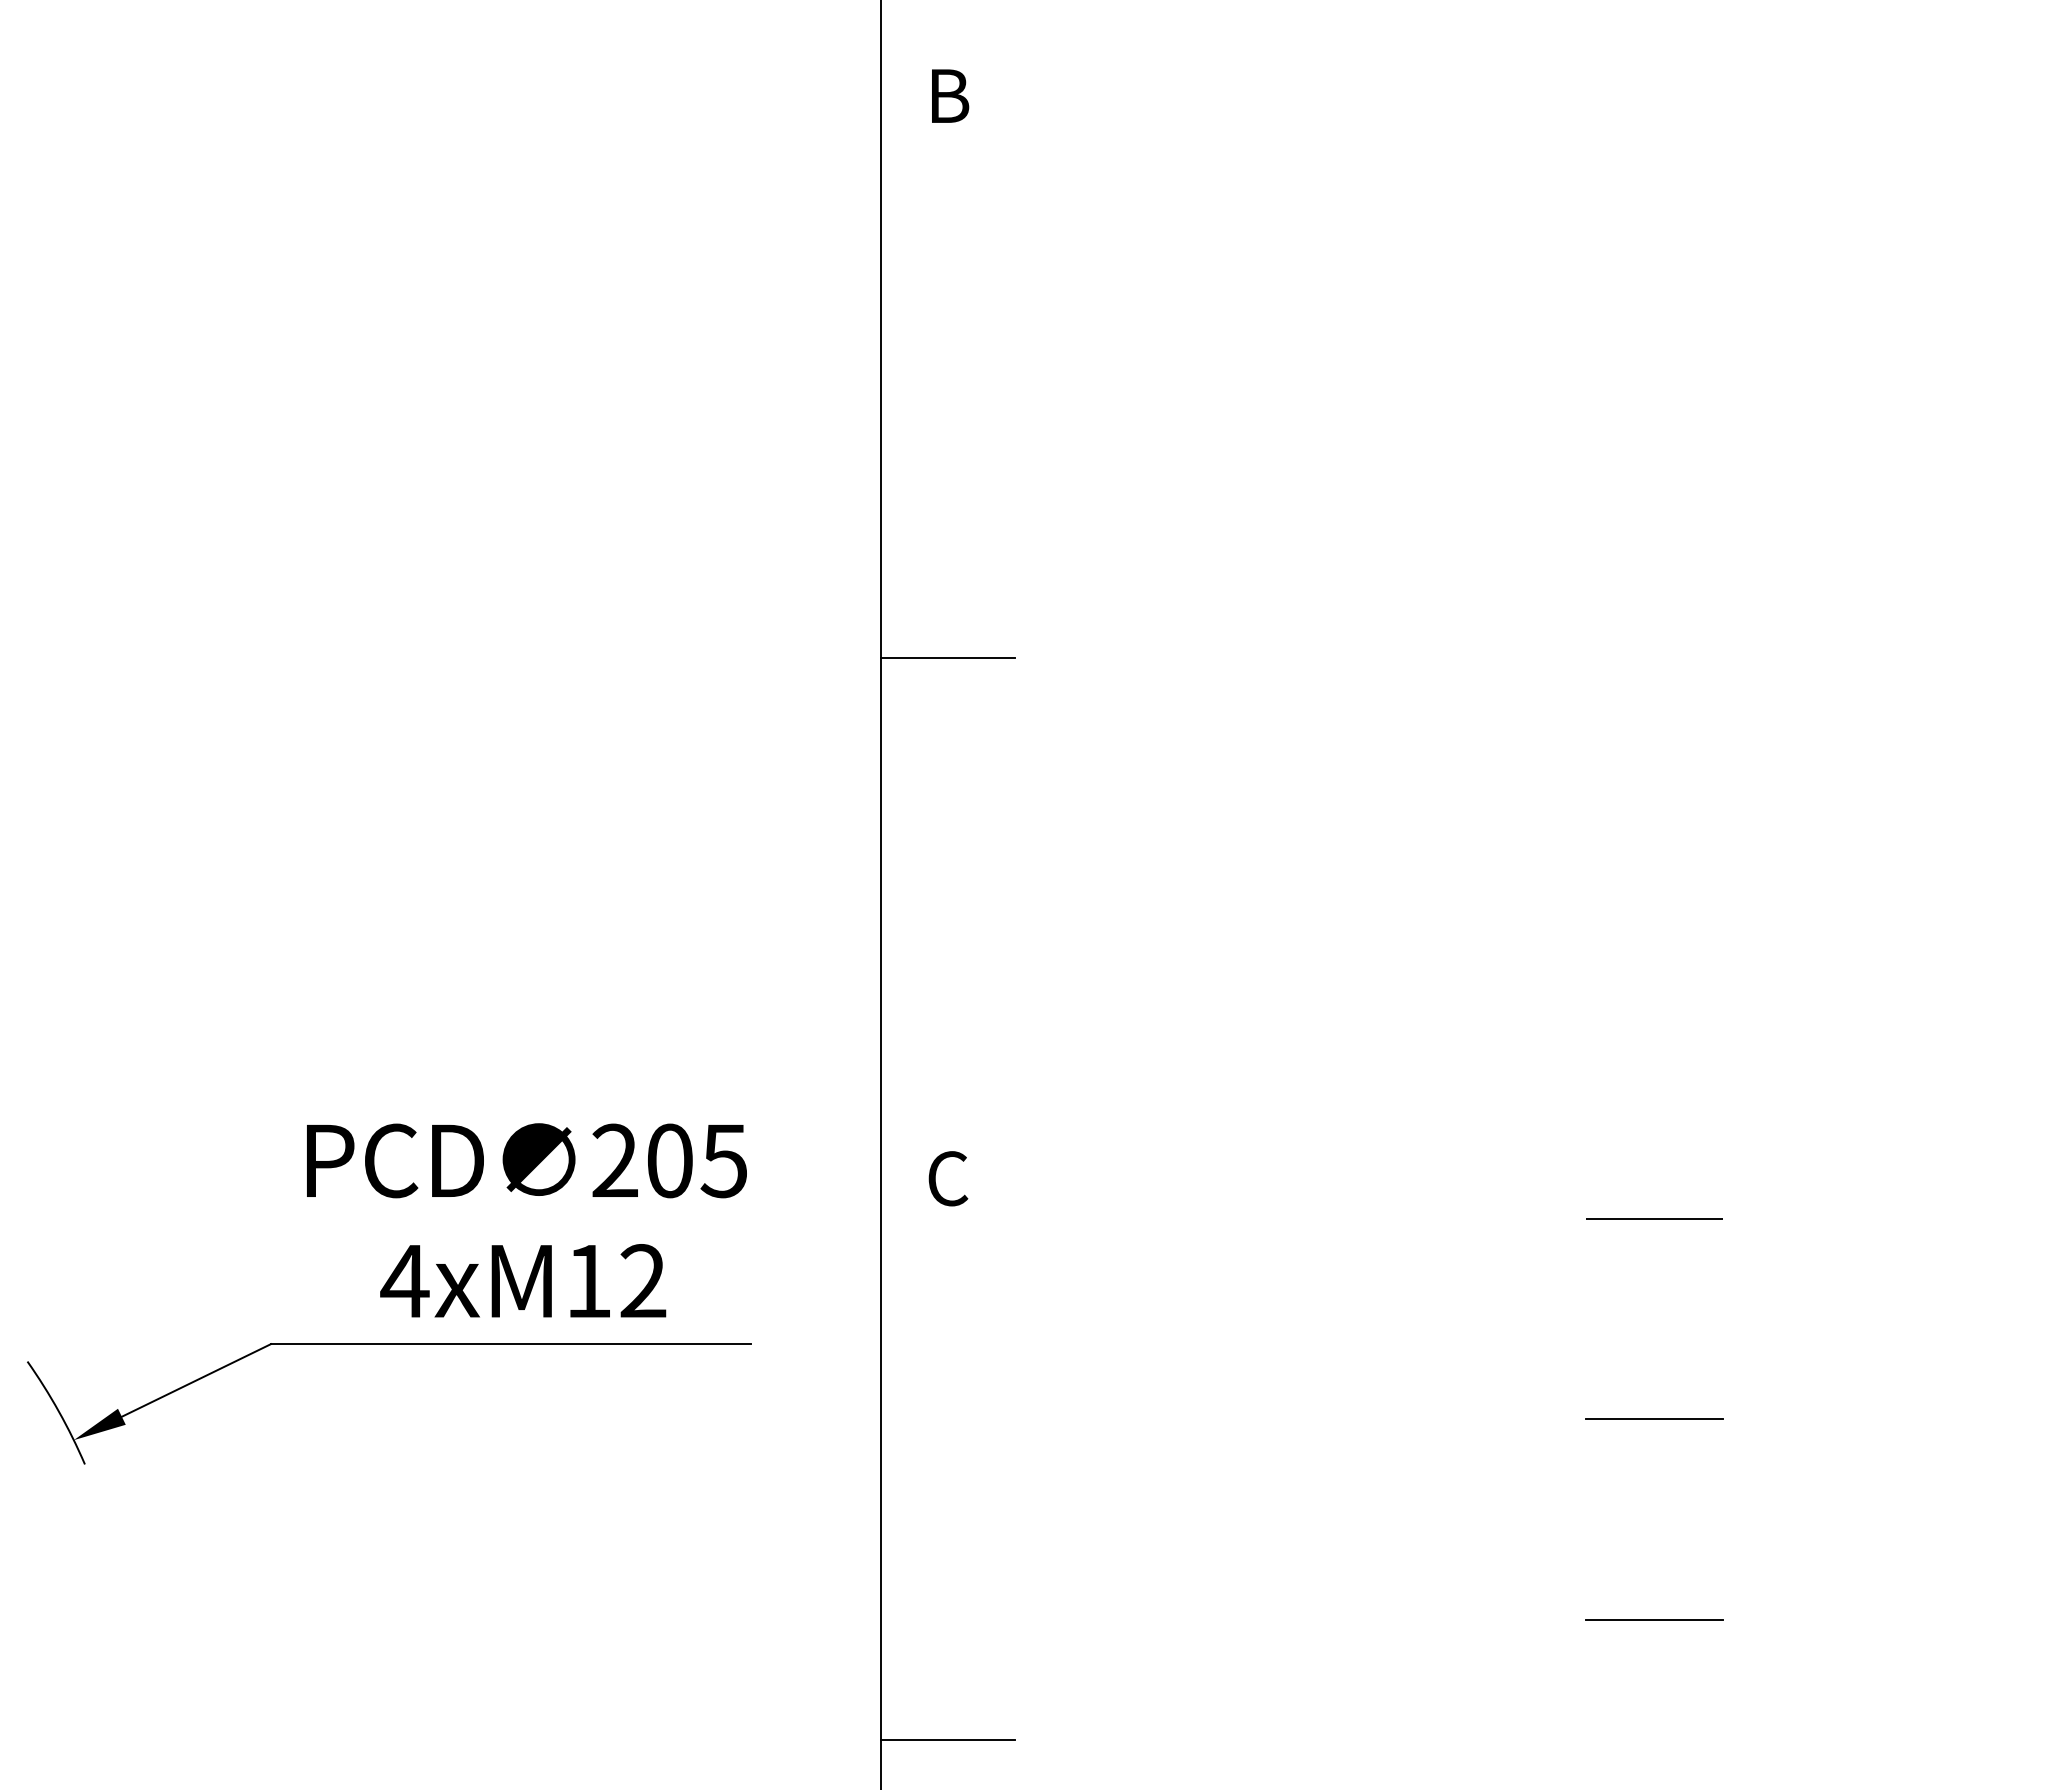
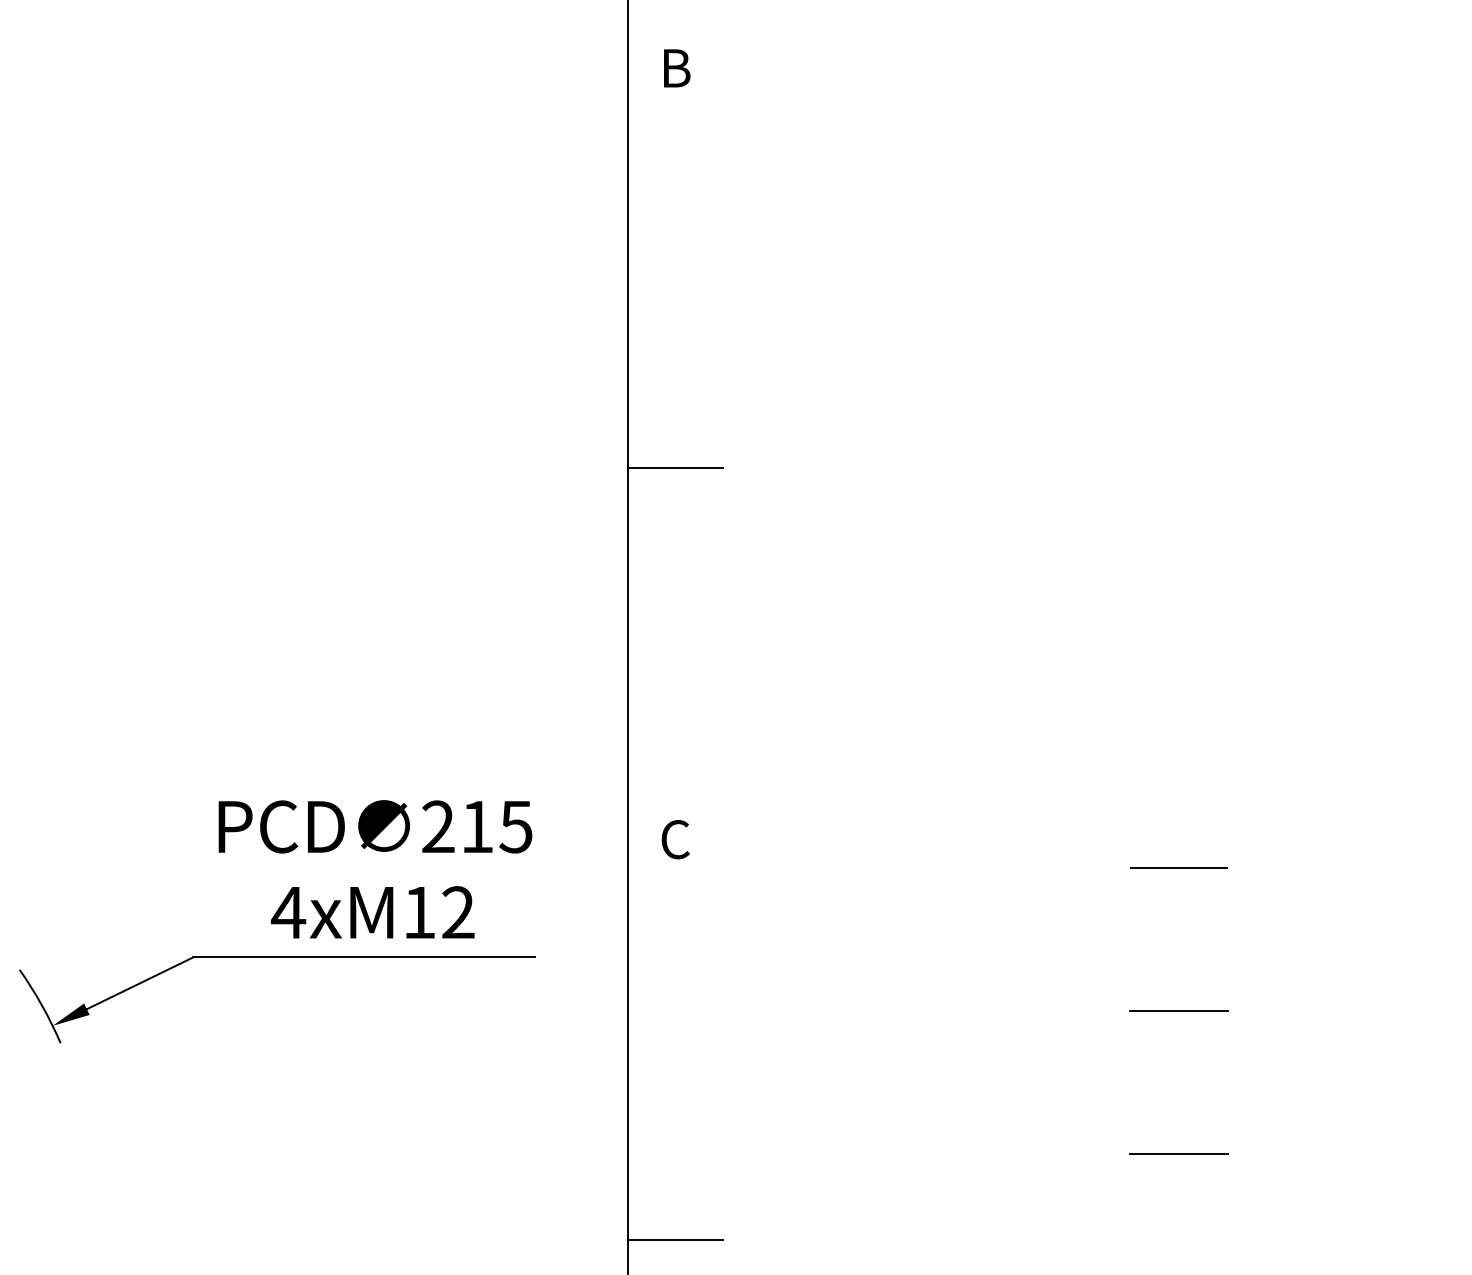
text: (670, 1160) -> (477, 826), 205 -> 215

